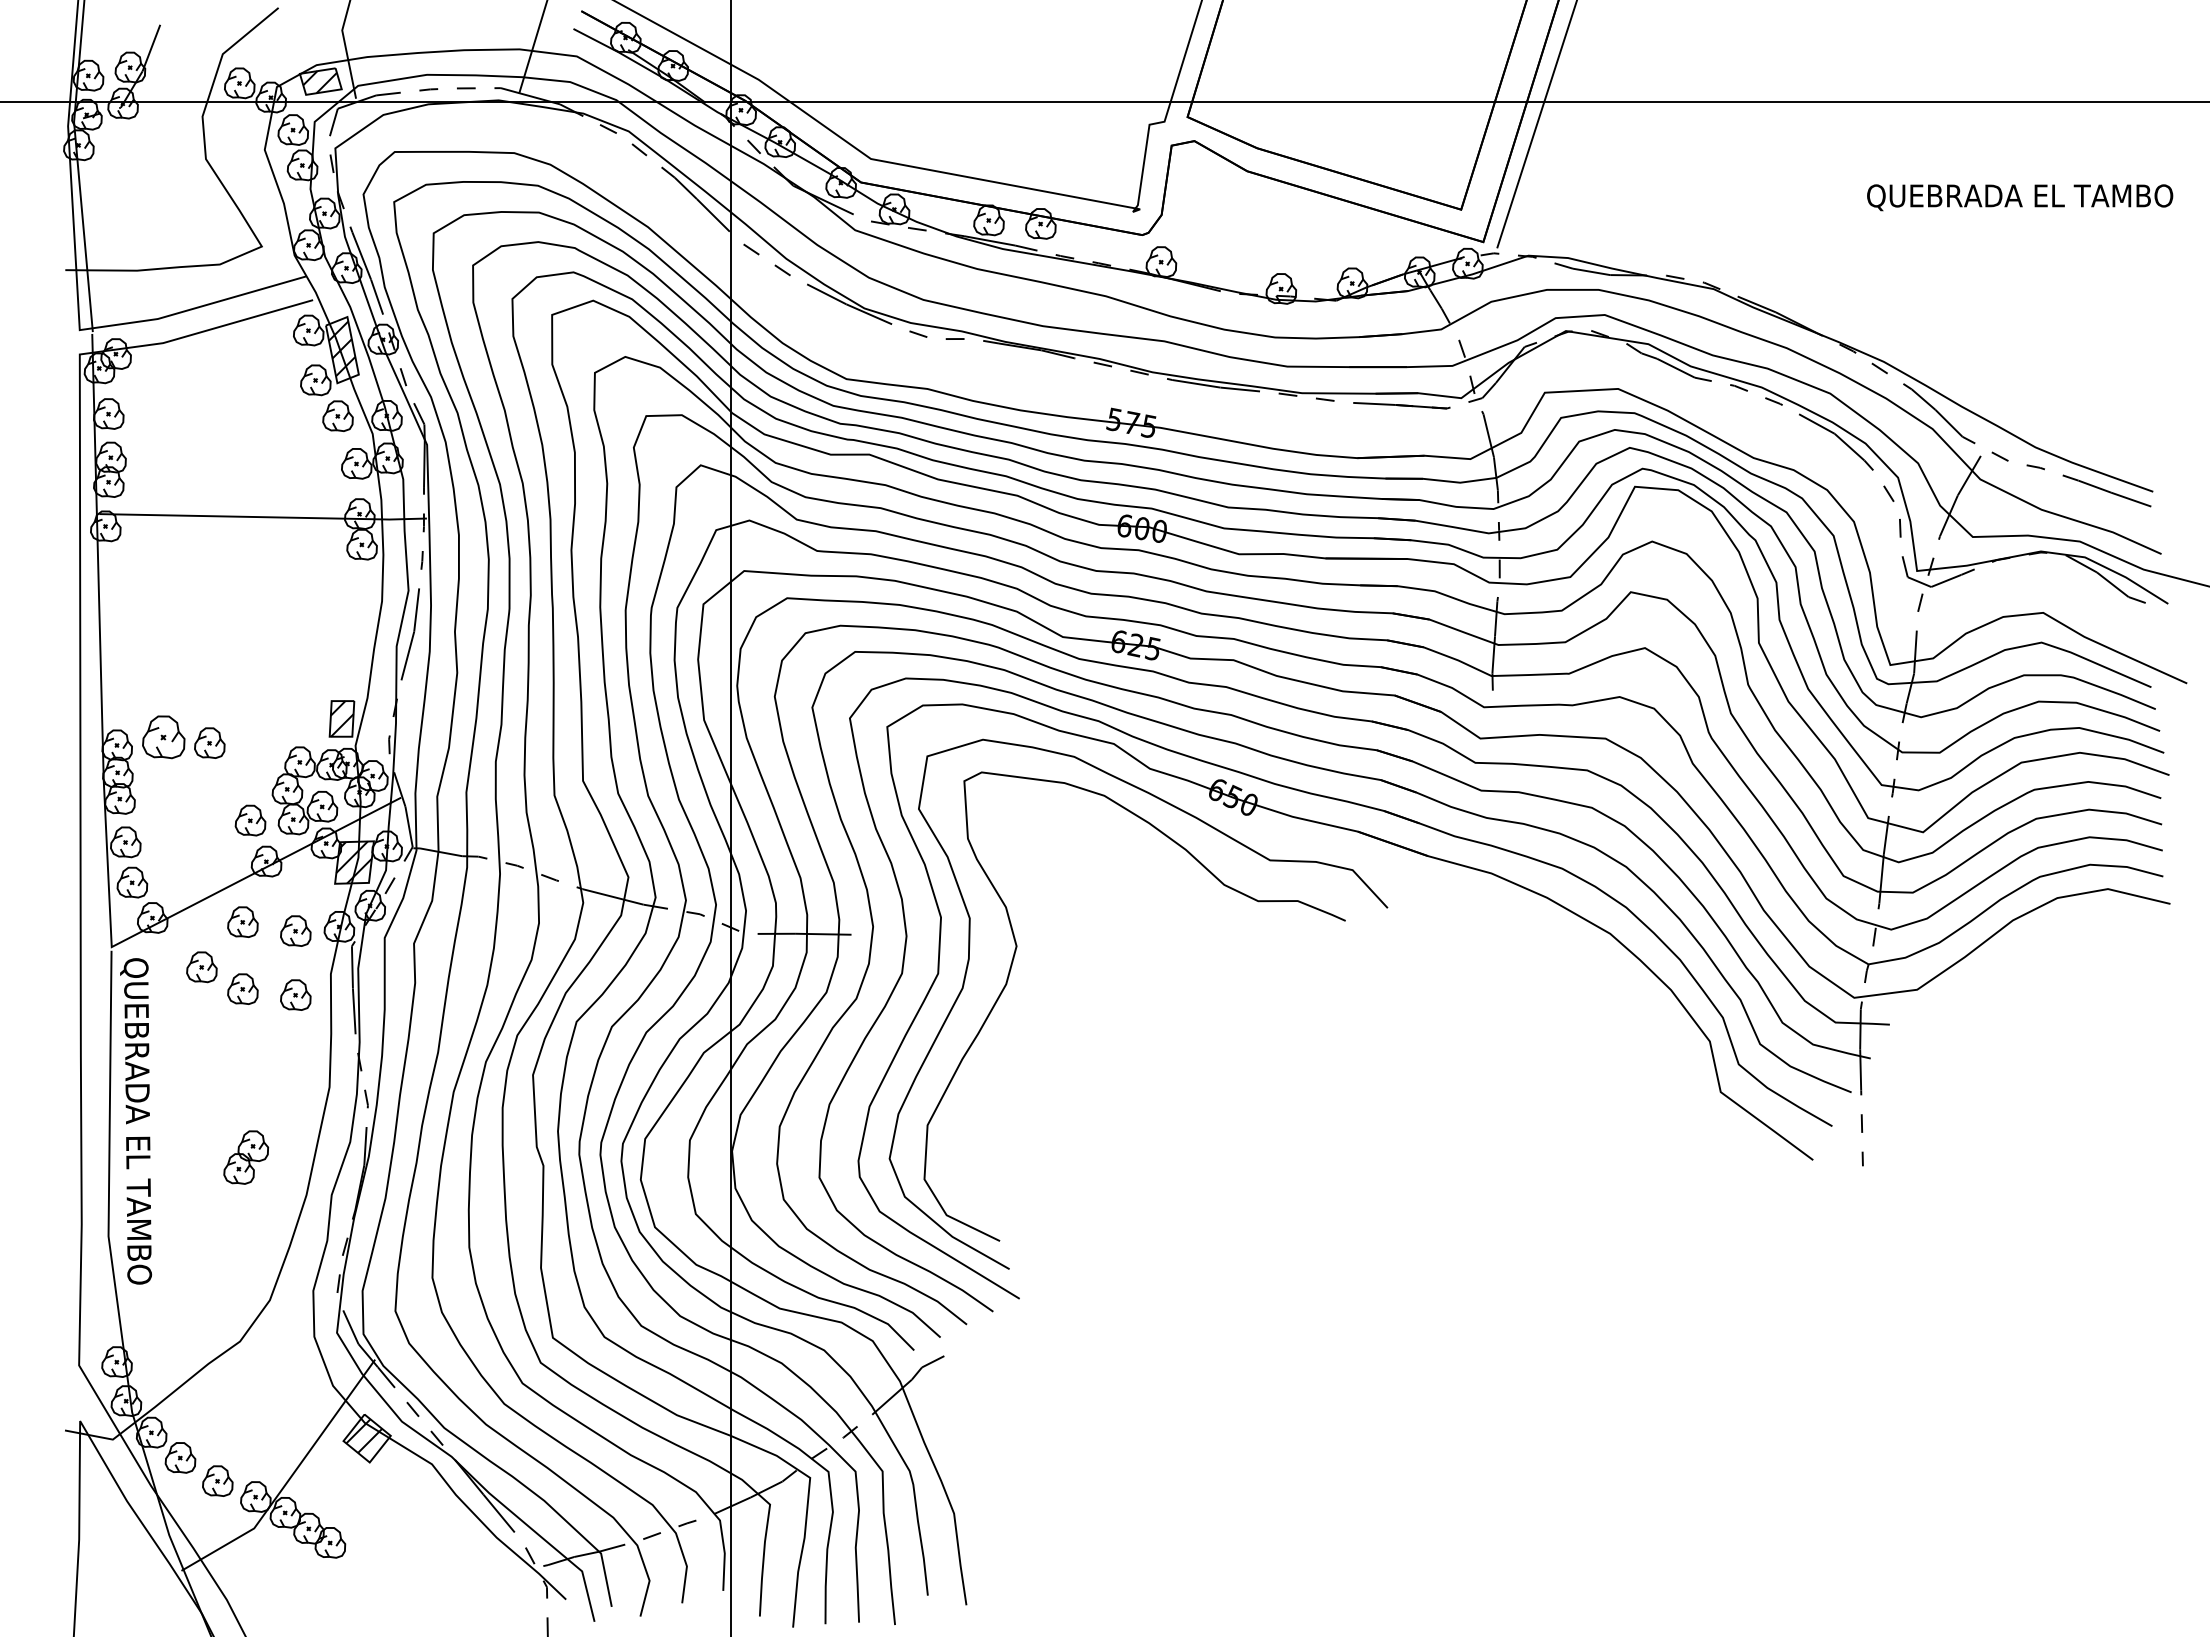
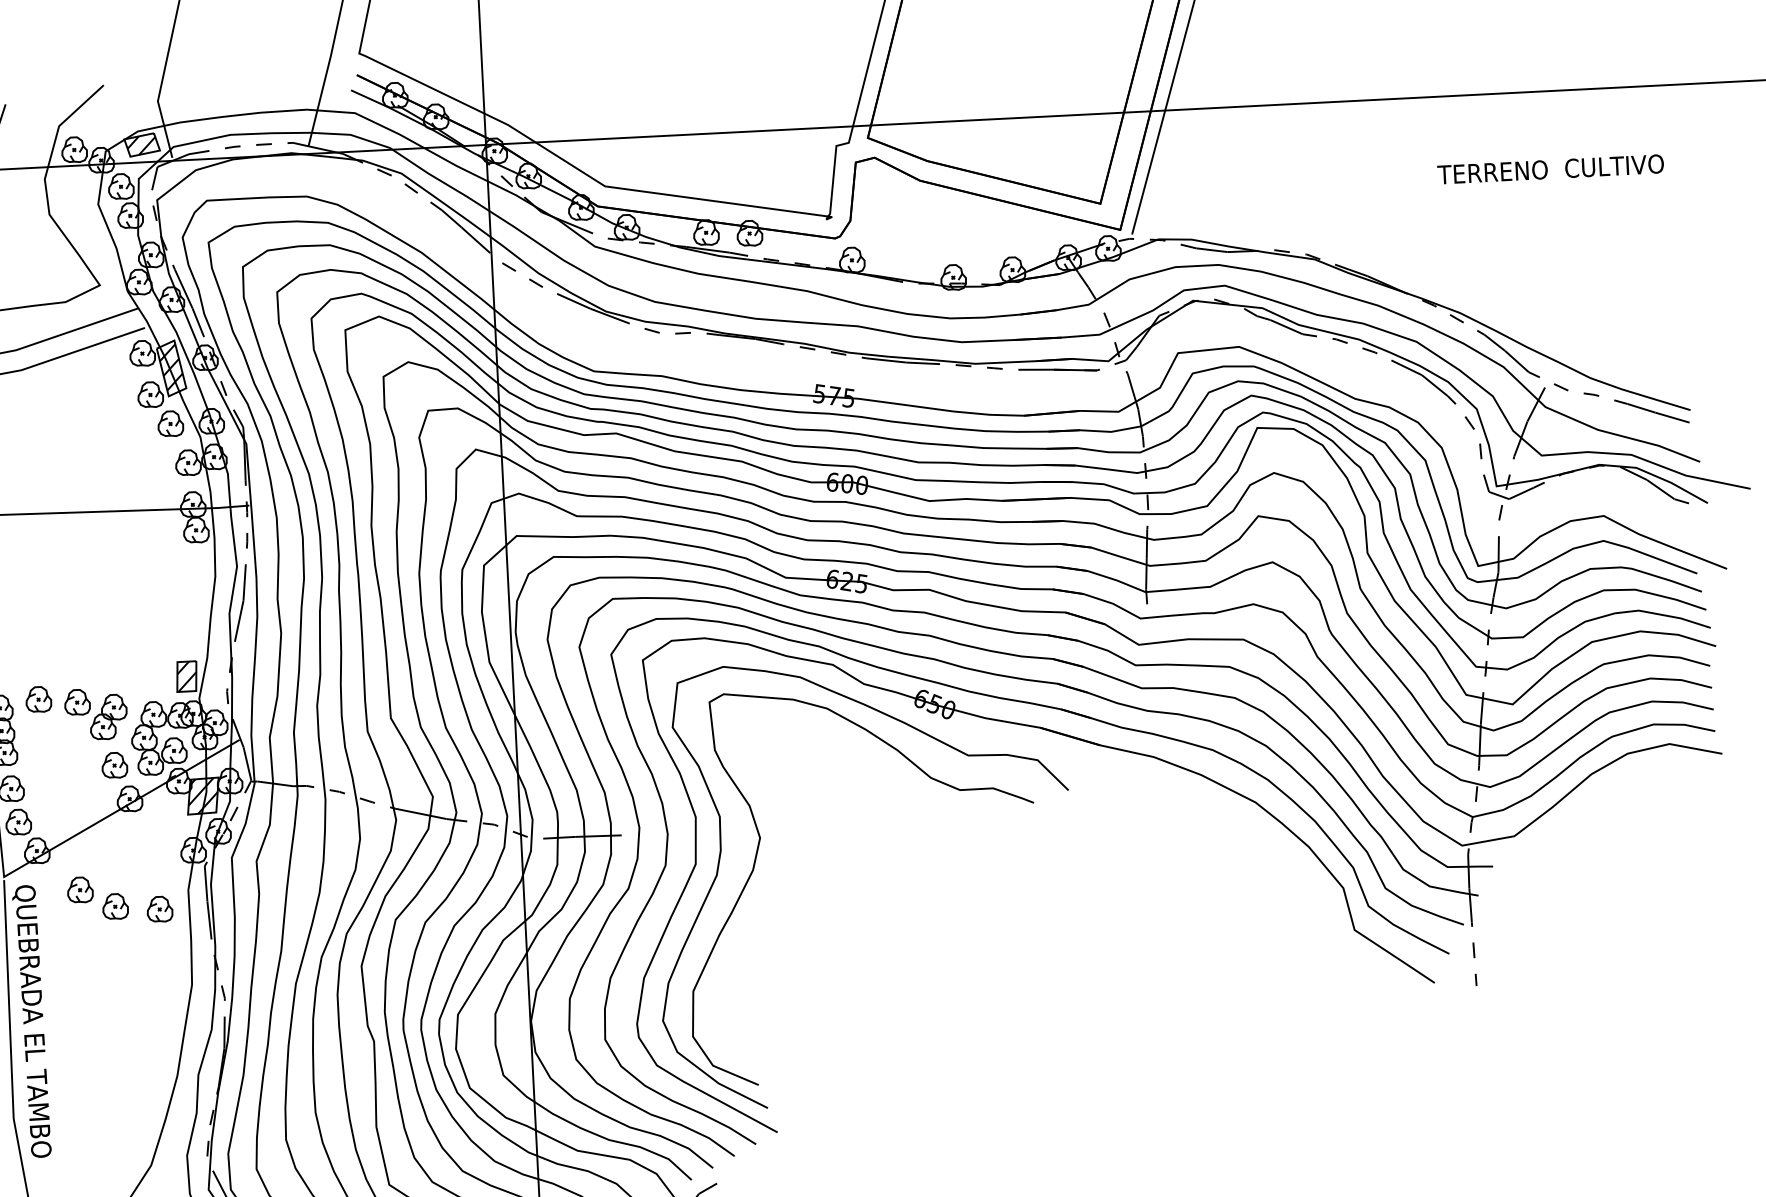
text: (2019, 197) -> (1566, 169), QUEBRADA EL TAMBO -> TERRENO  CULTIVO
part: (163, 737) -> (38, 699), size x0.71
part: (242, 921) -> (112, 850), removed
part: (295, 930) -> (156, 855), removed
part: (245, 1157) -> (108, 717), moved

